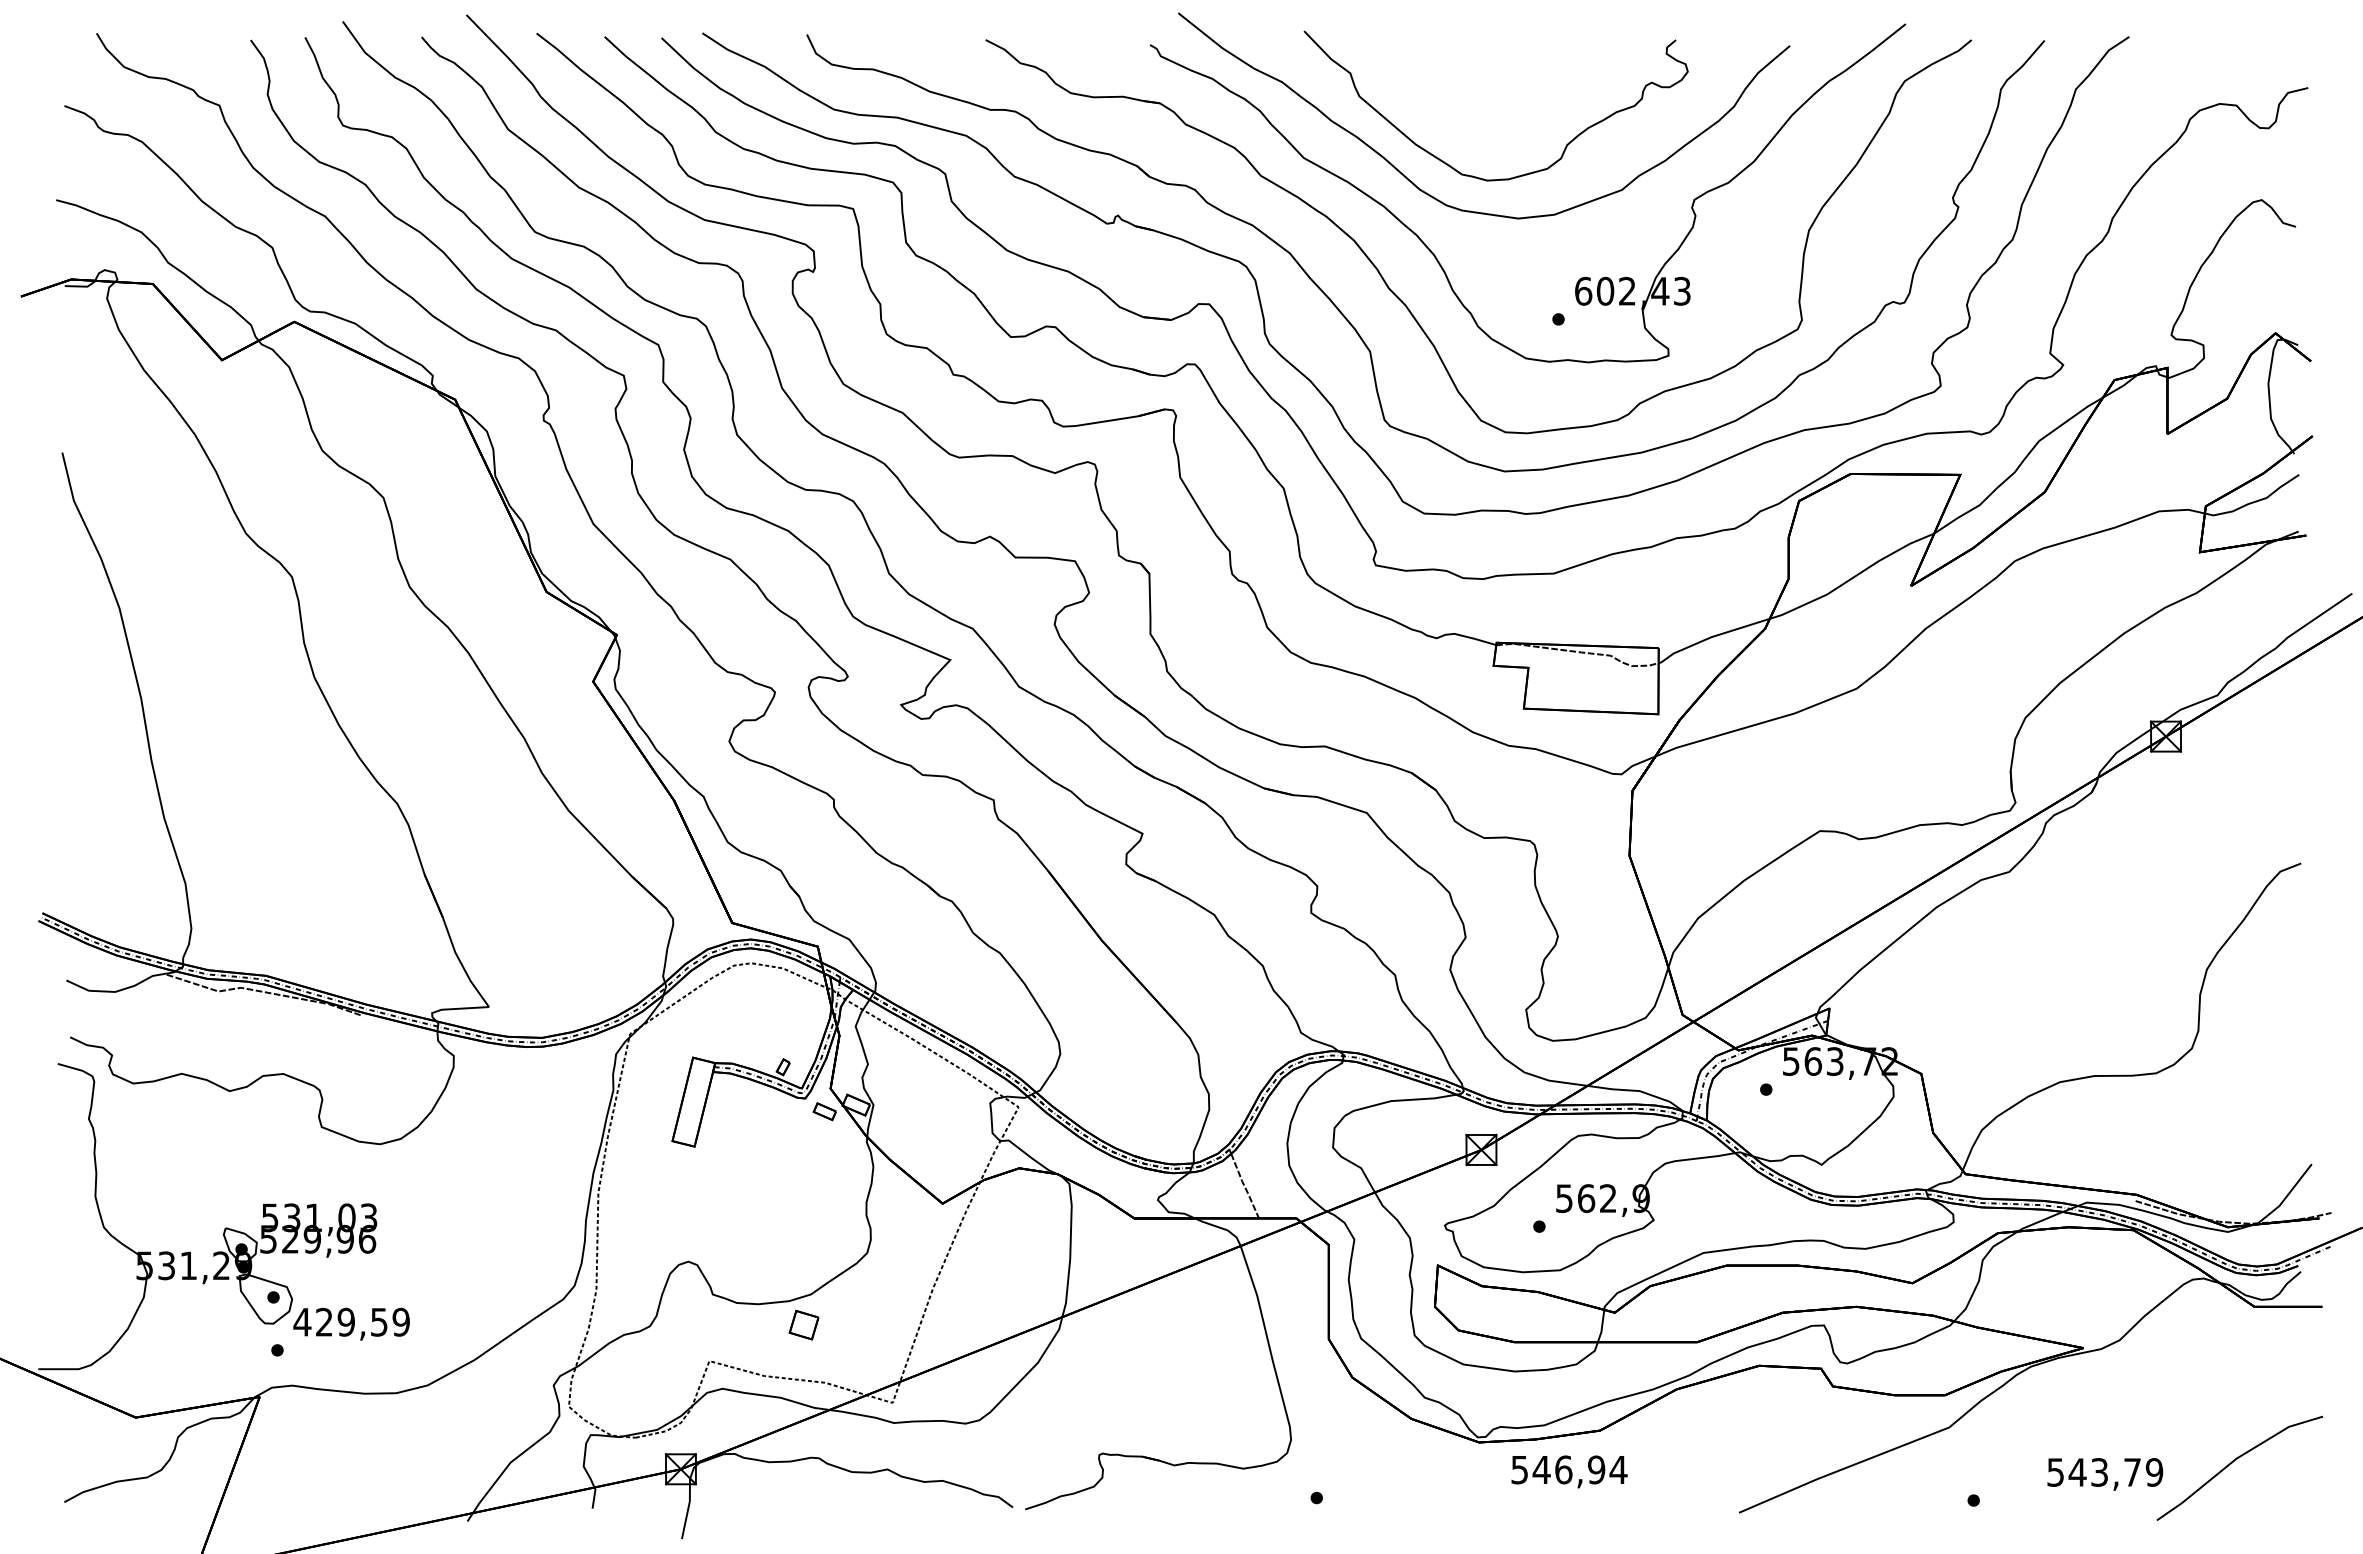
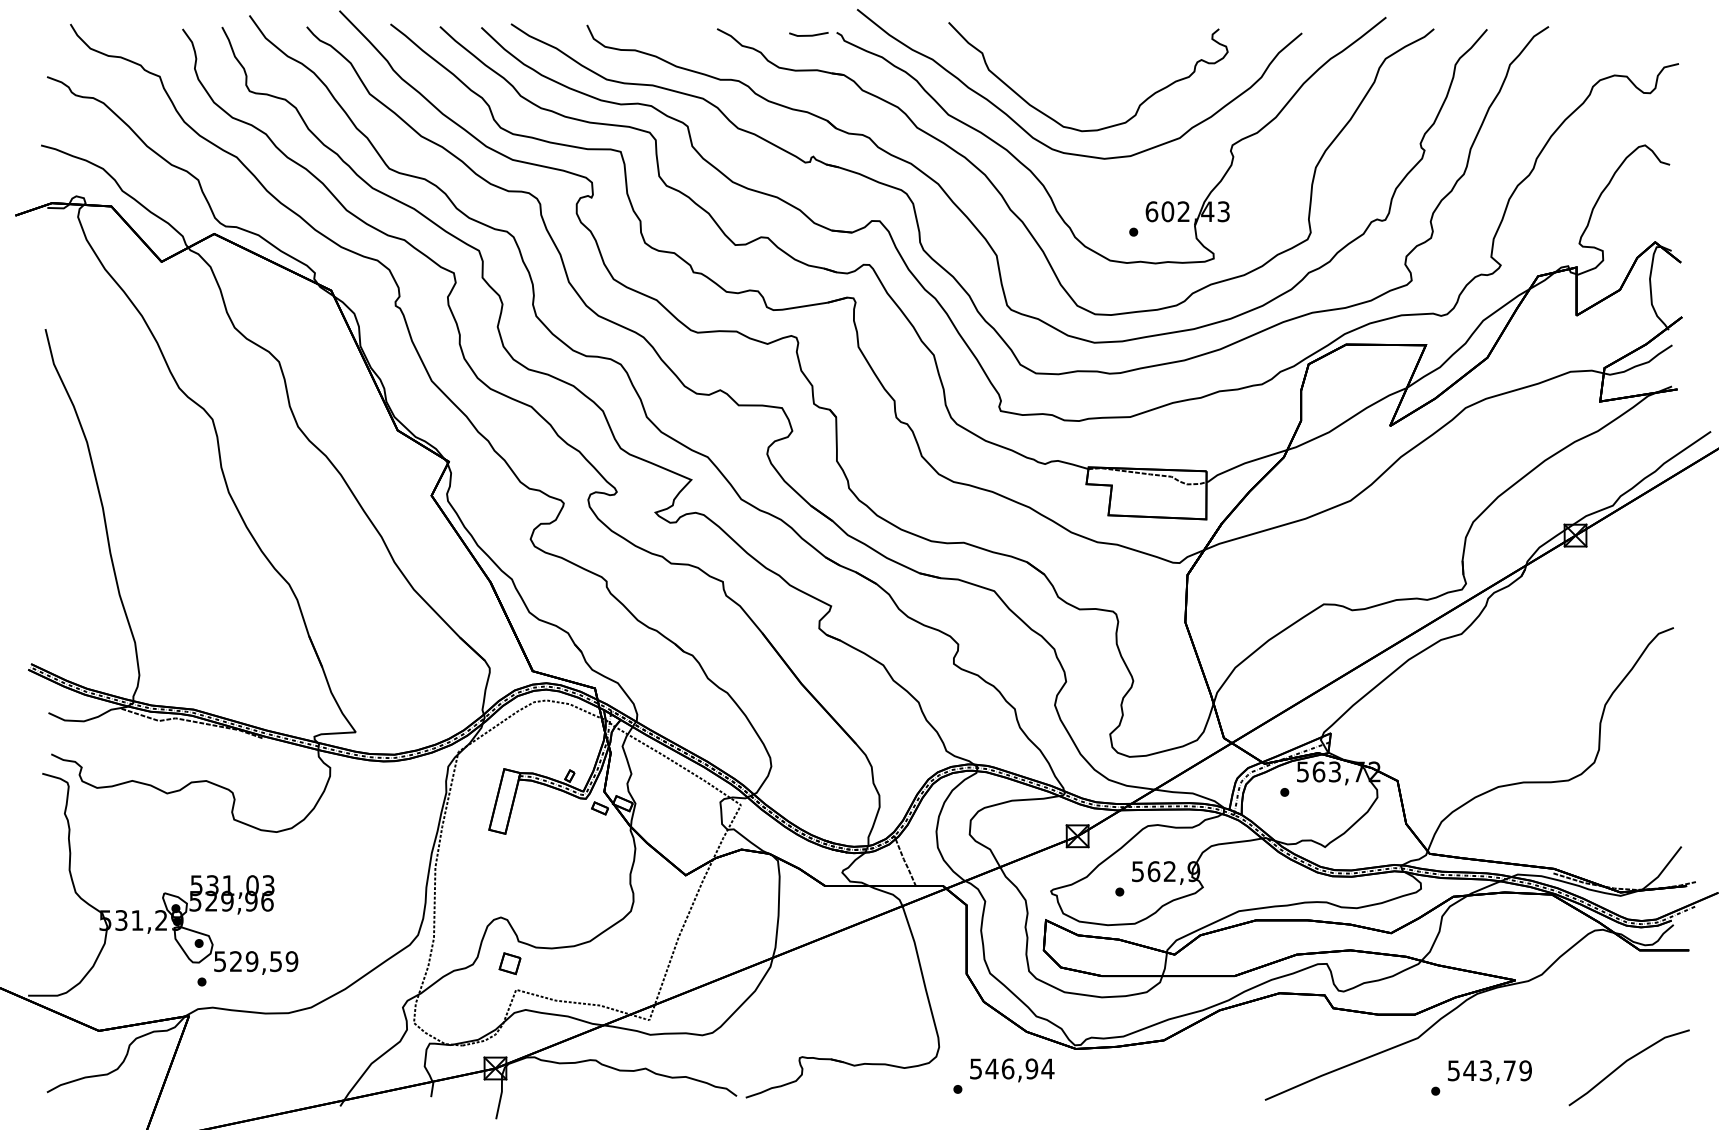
line: (1111, 48) -> (808, 35), added
text: (302, 1322) -> (220, 961), 429,59 -> 529,59
part: (803, 1324) -> (509, 963), moved
text: (1569, 1471) -> (1012, 1070), moved
text: (2105, 1474) -> (1490, 1072), moved

